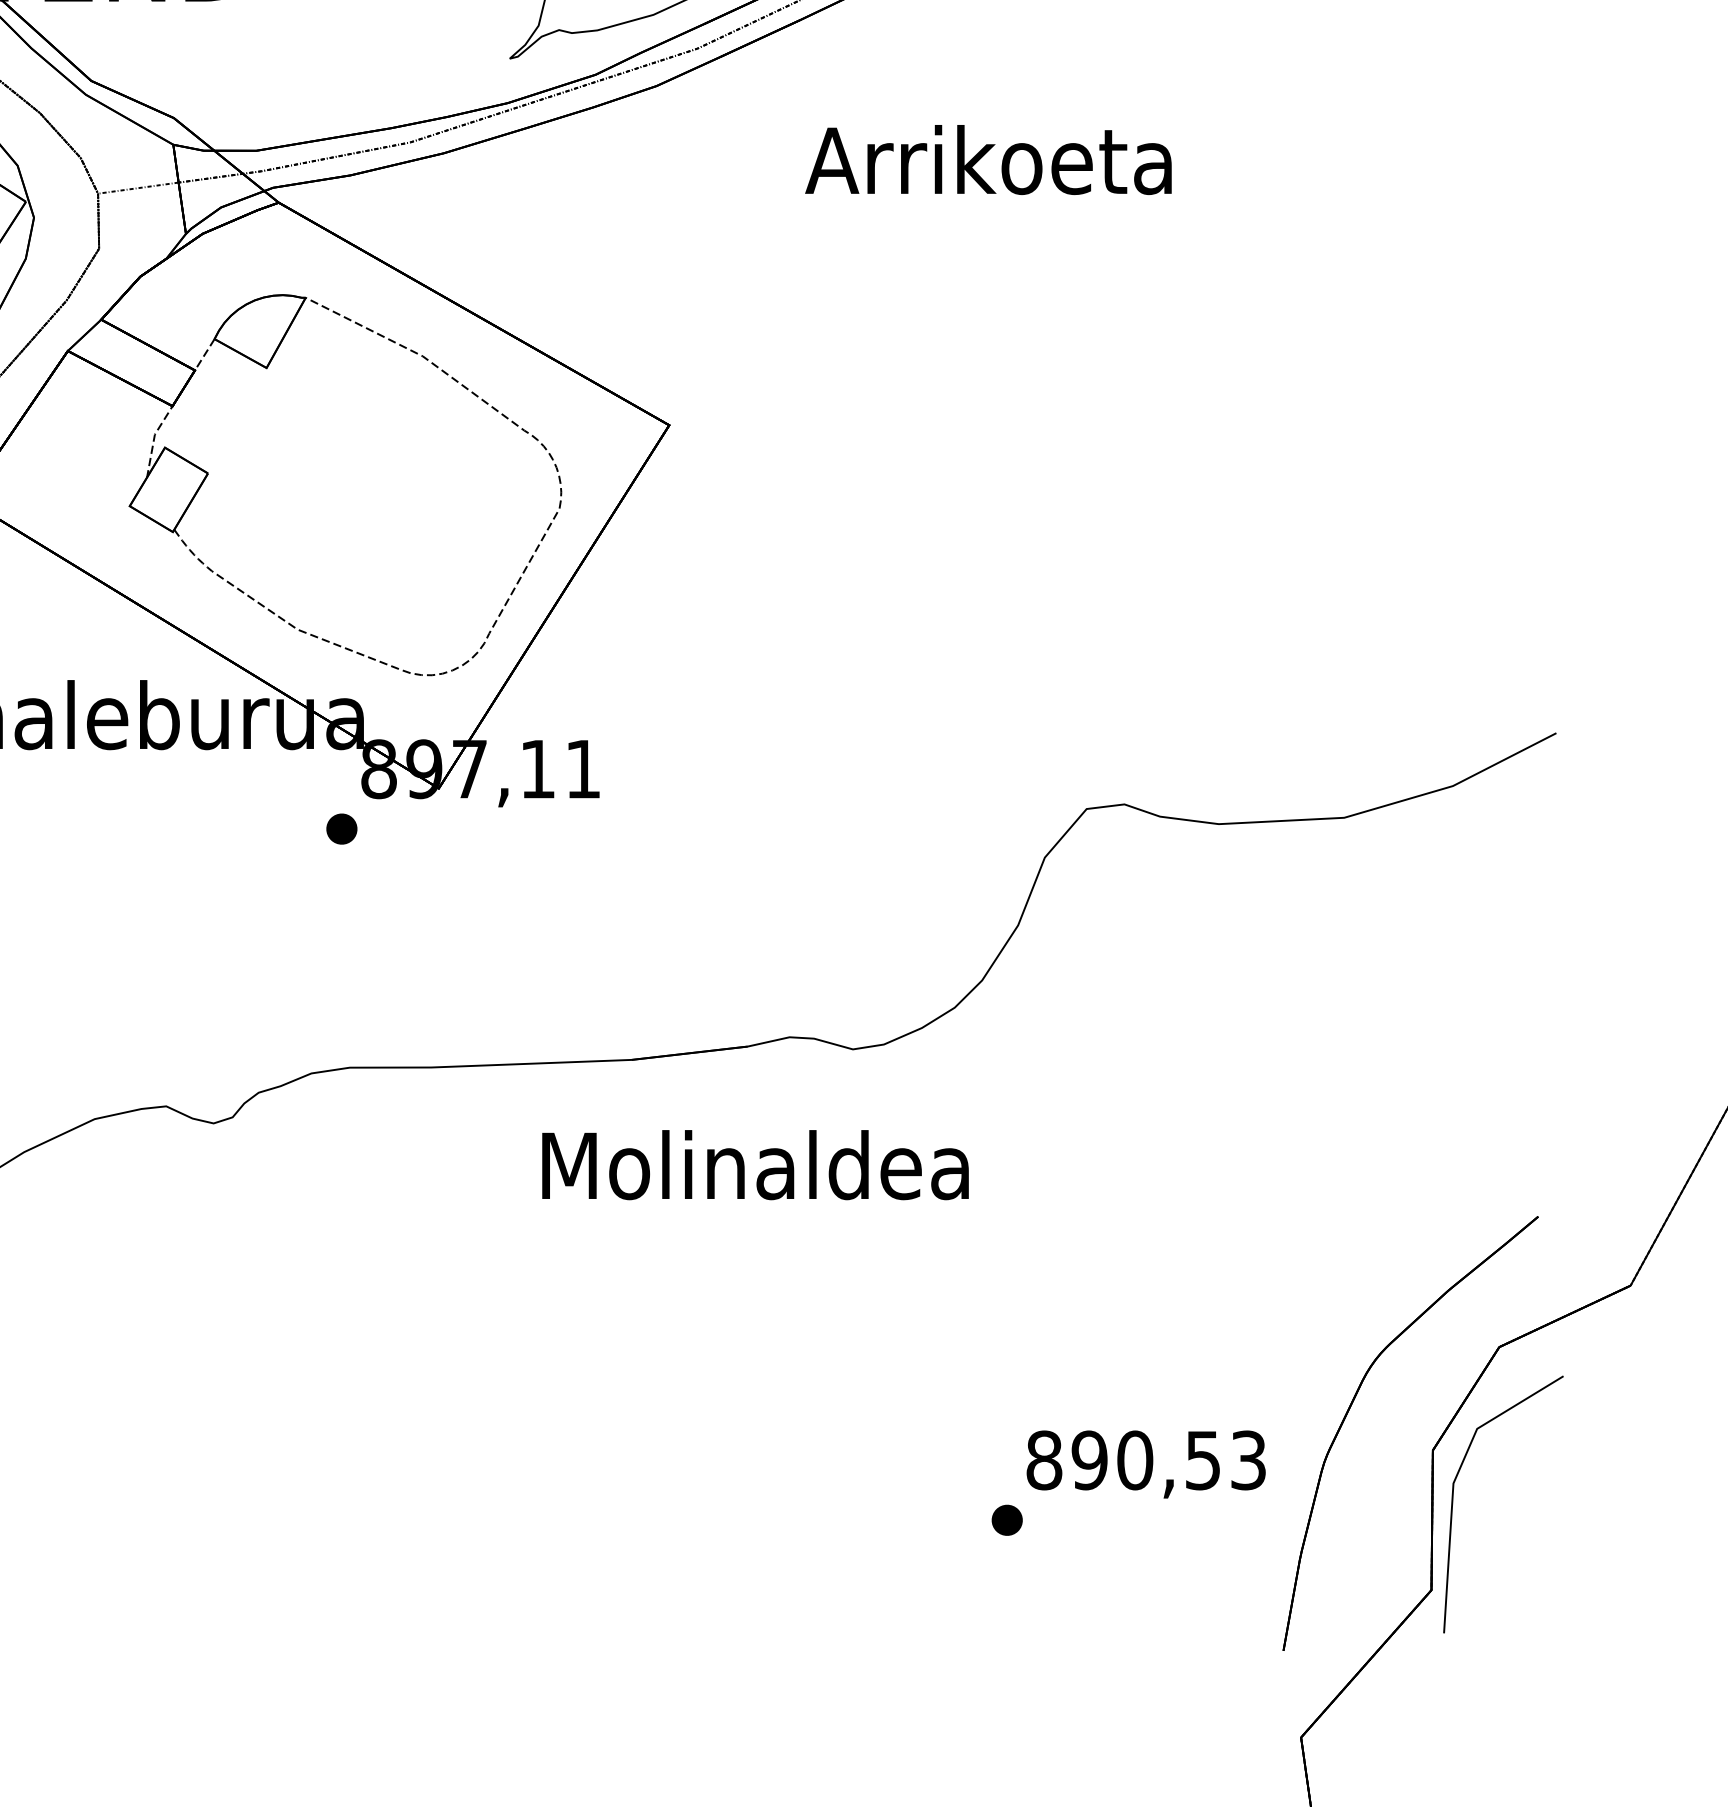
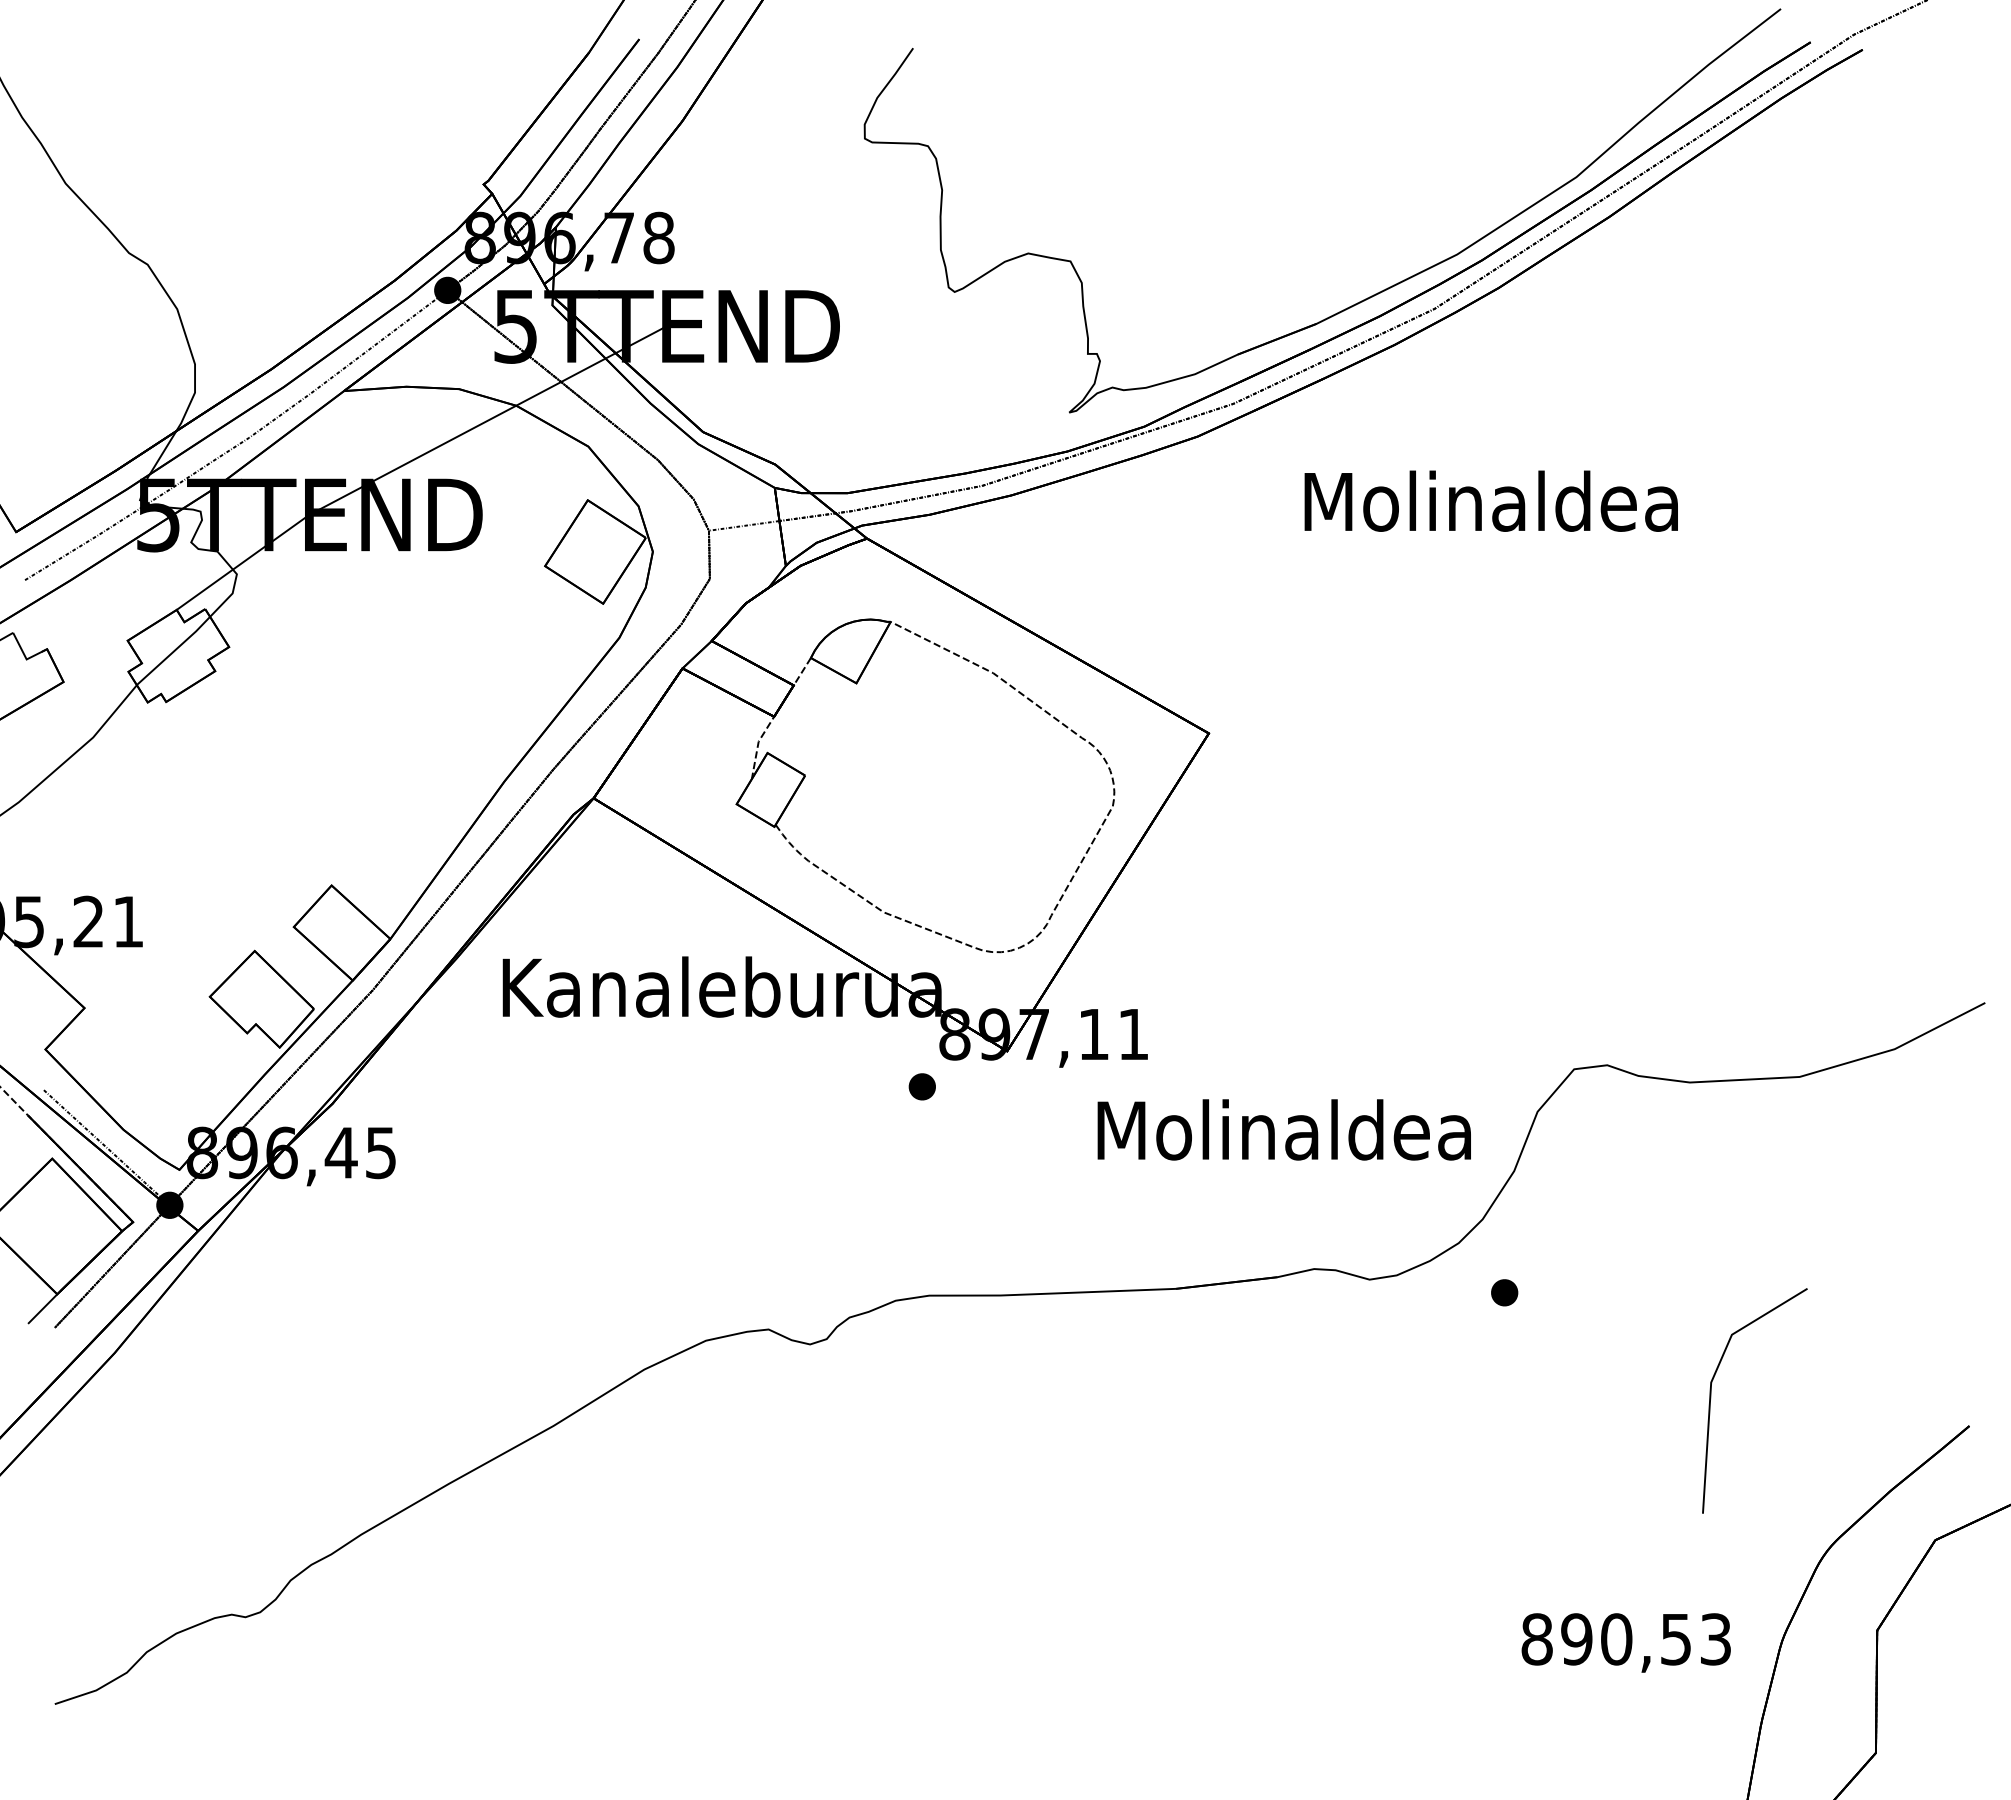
text: (991, 159) -> (1490, 500), Arrikoeta -> Molinaldea
text: (754, 1164) -> (1283, 1129), moved
line: (1453, 1501) -> (1711, 1398), moved
part: (1007, 1519) -> (1504, 1292), moved

